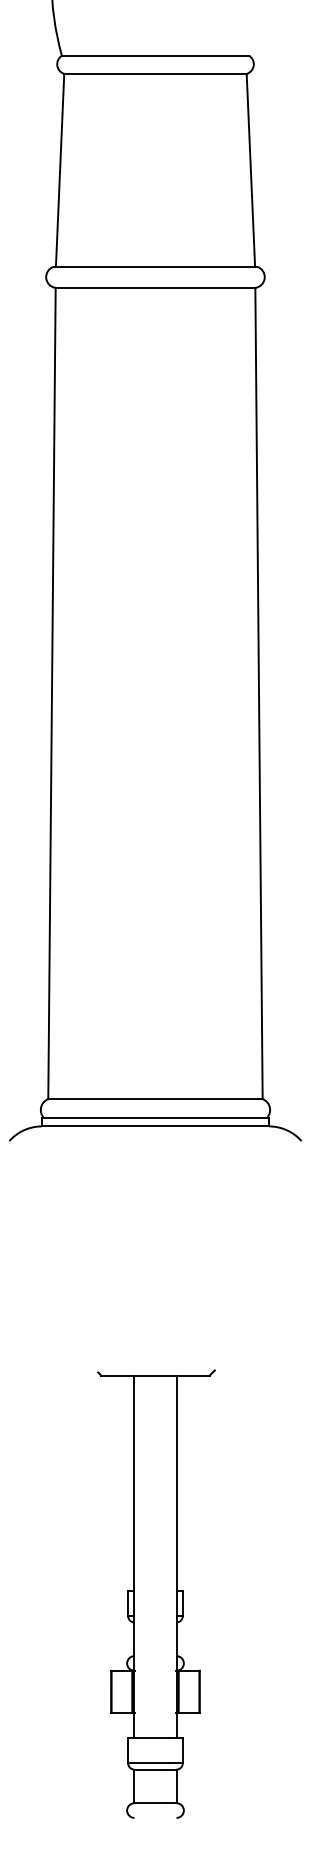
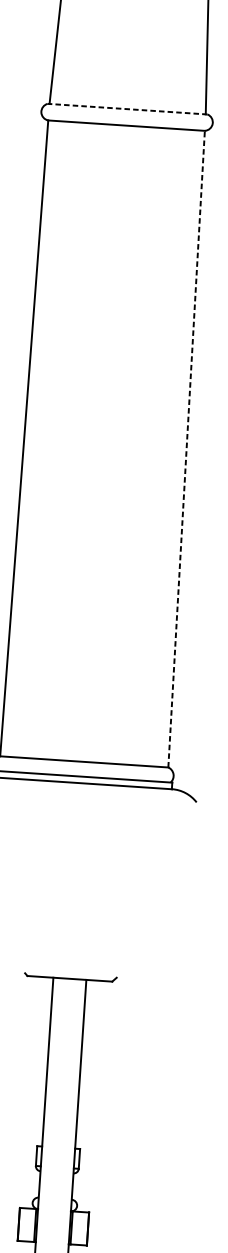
line: (155, 266) -> (127, 108), solid -> dashed
line: (259, 693) -> (186, 449), solid -> dashed

